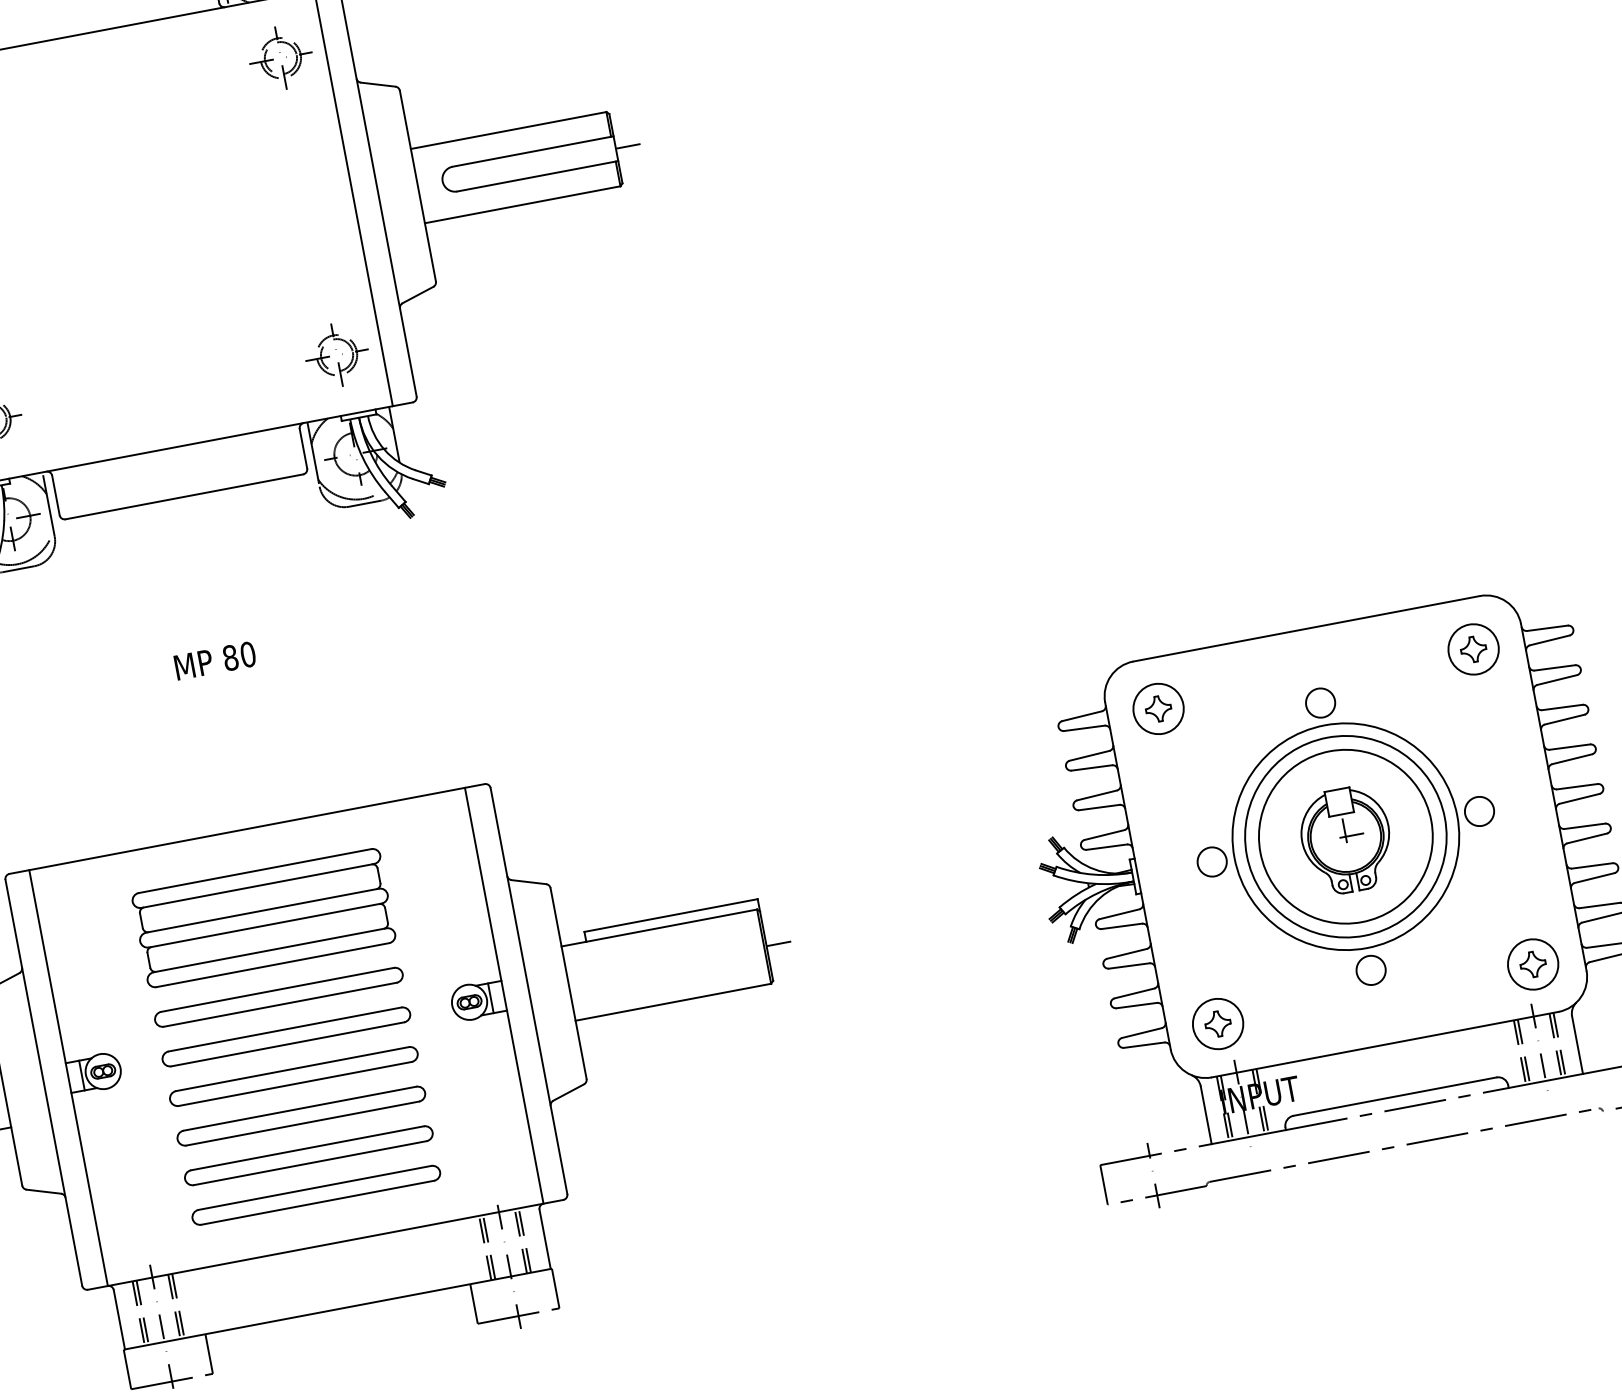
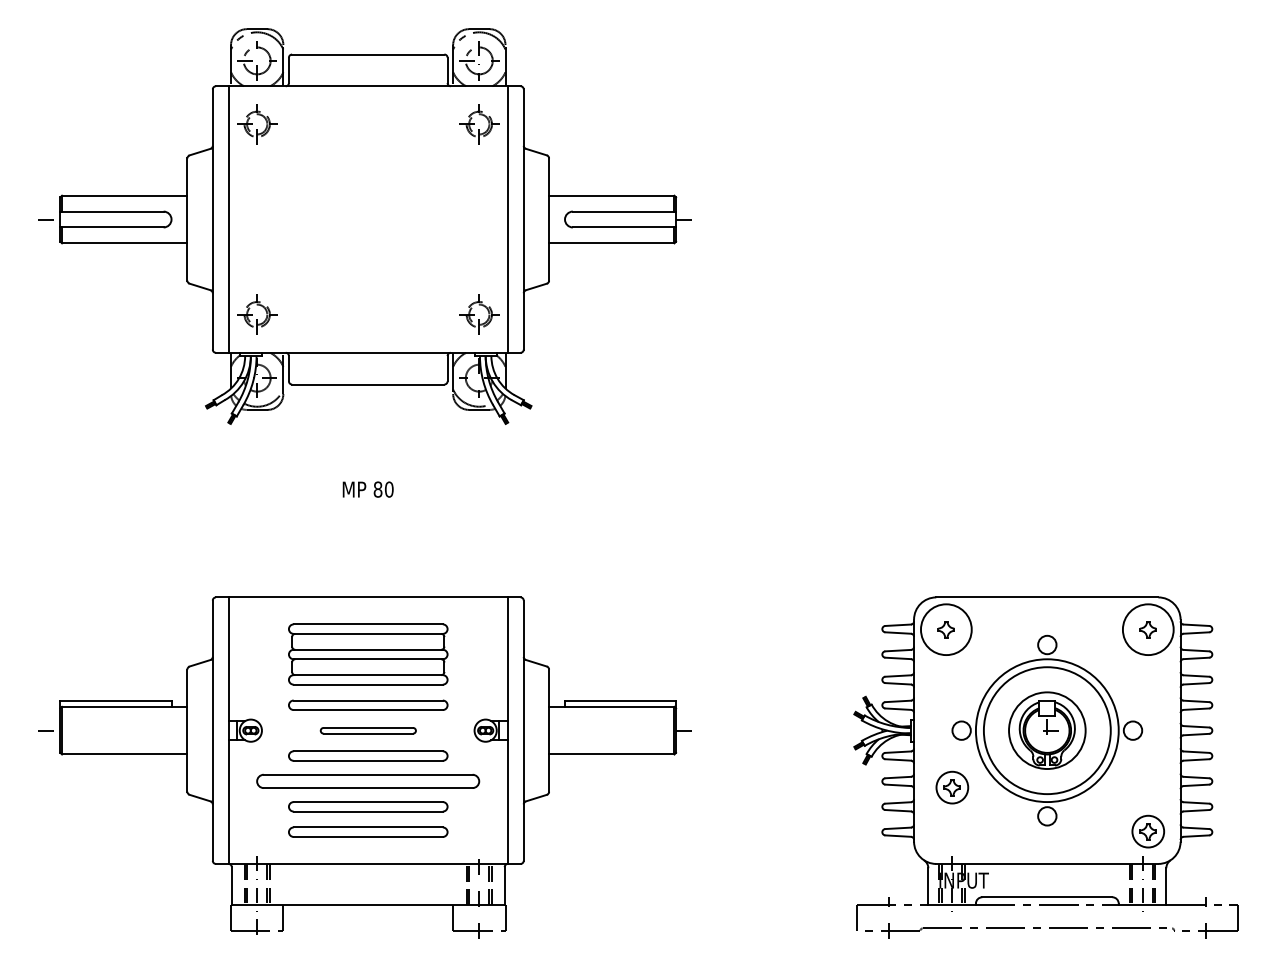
circle: (1473, 649) -> (1148, 629), size x1.6
circle: (1158, 708) -> (946, 629), size x1.6
circle: (1346, 836) -> (1047, 730), size x0.7
part: (1218, 1023) -> (952, 787), moved
part: (286, 1036) -> (368, 730), size x0.6
part: (301, 1116) -> (368, 781), size x1.4

